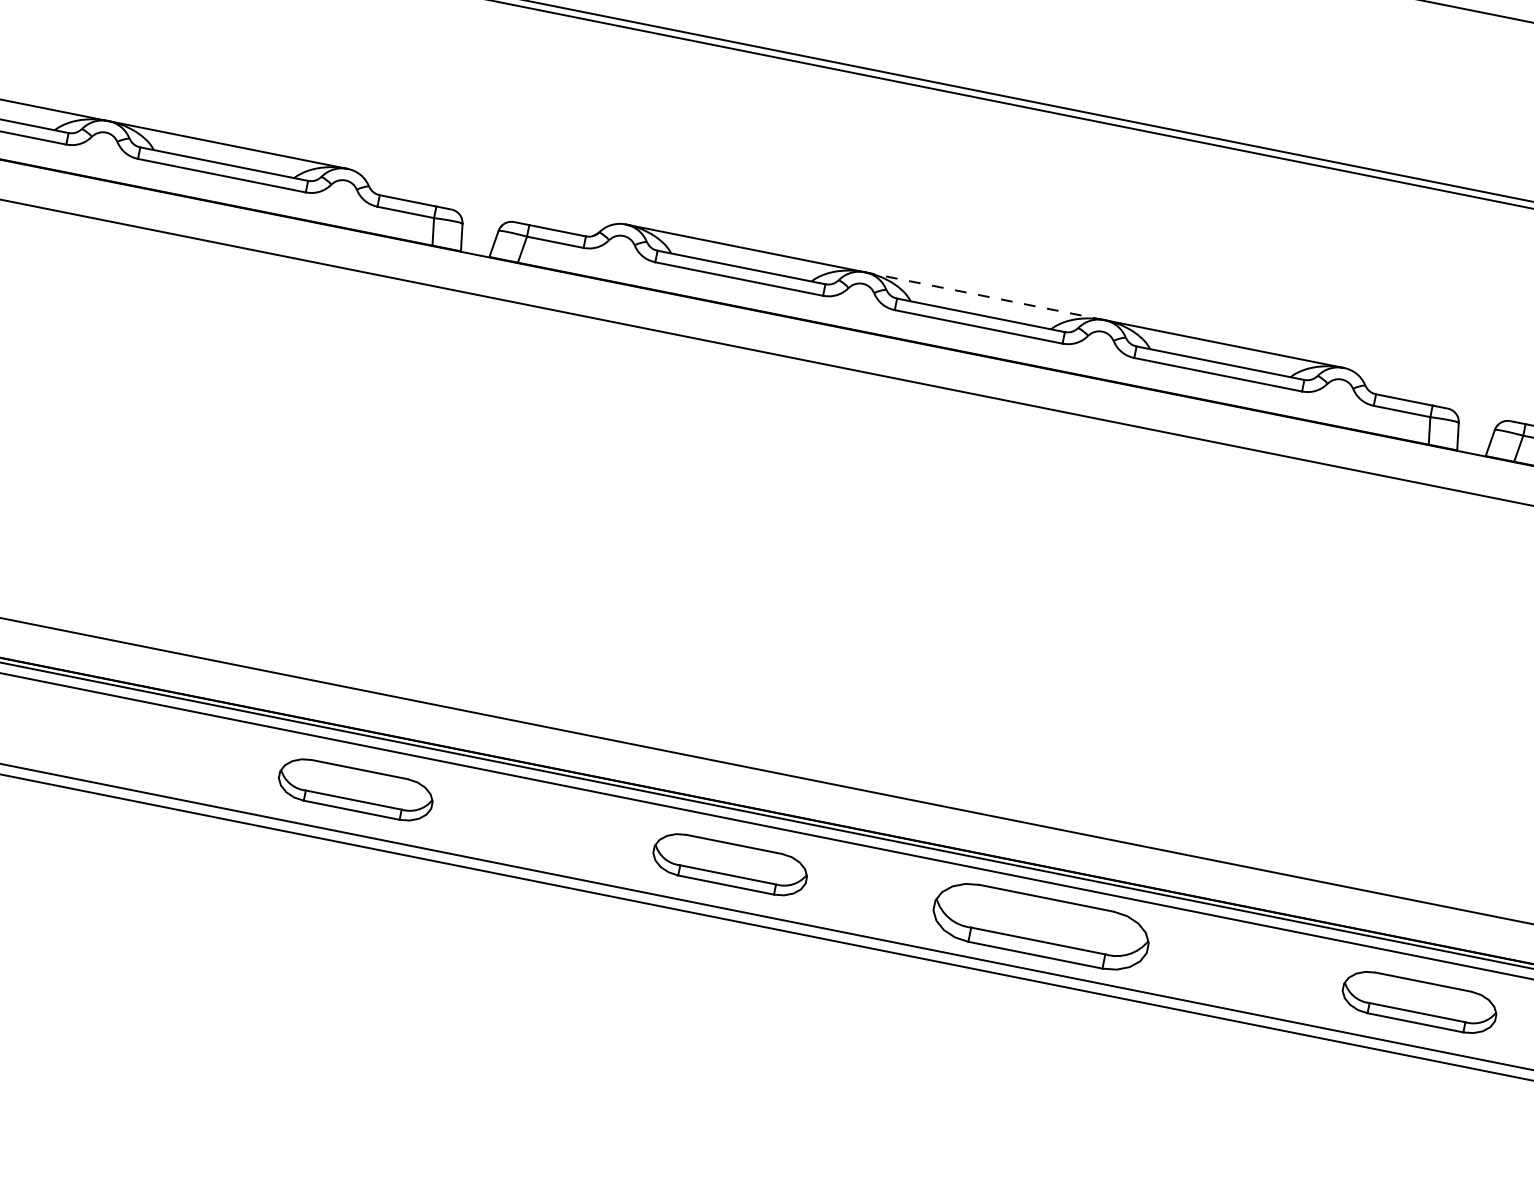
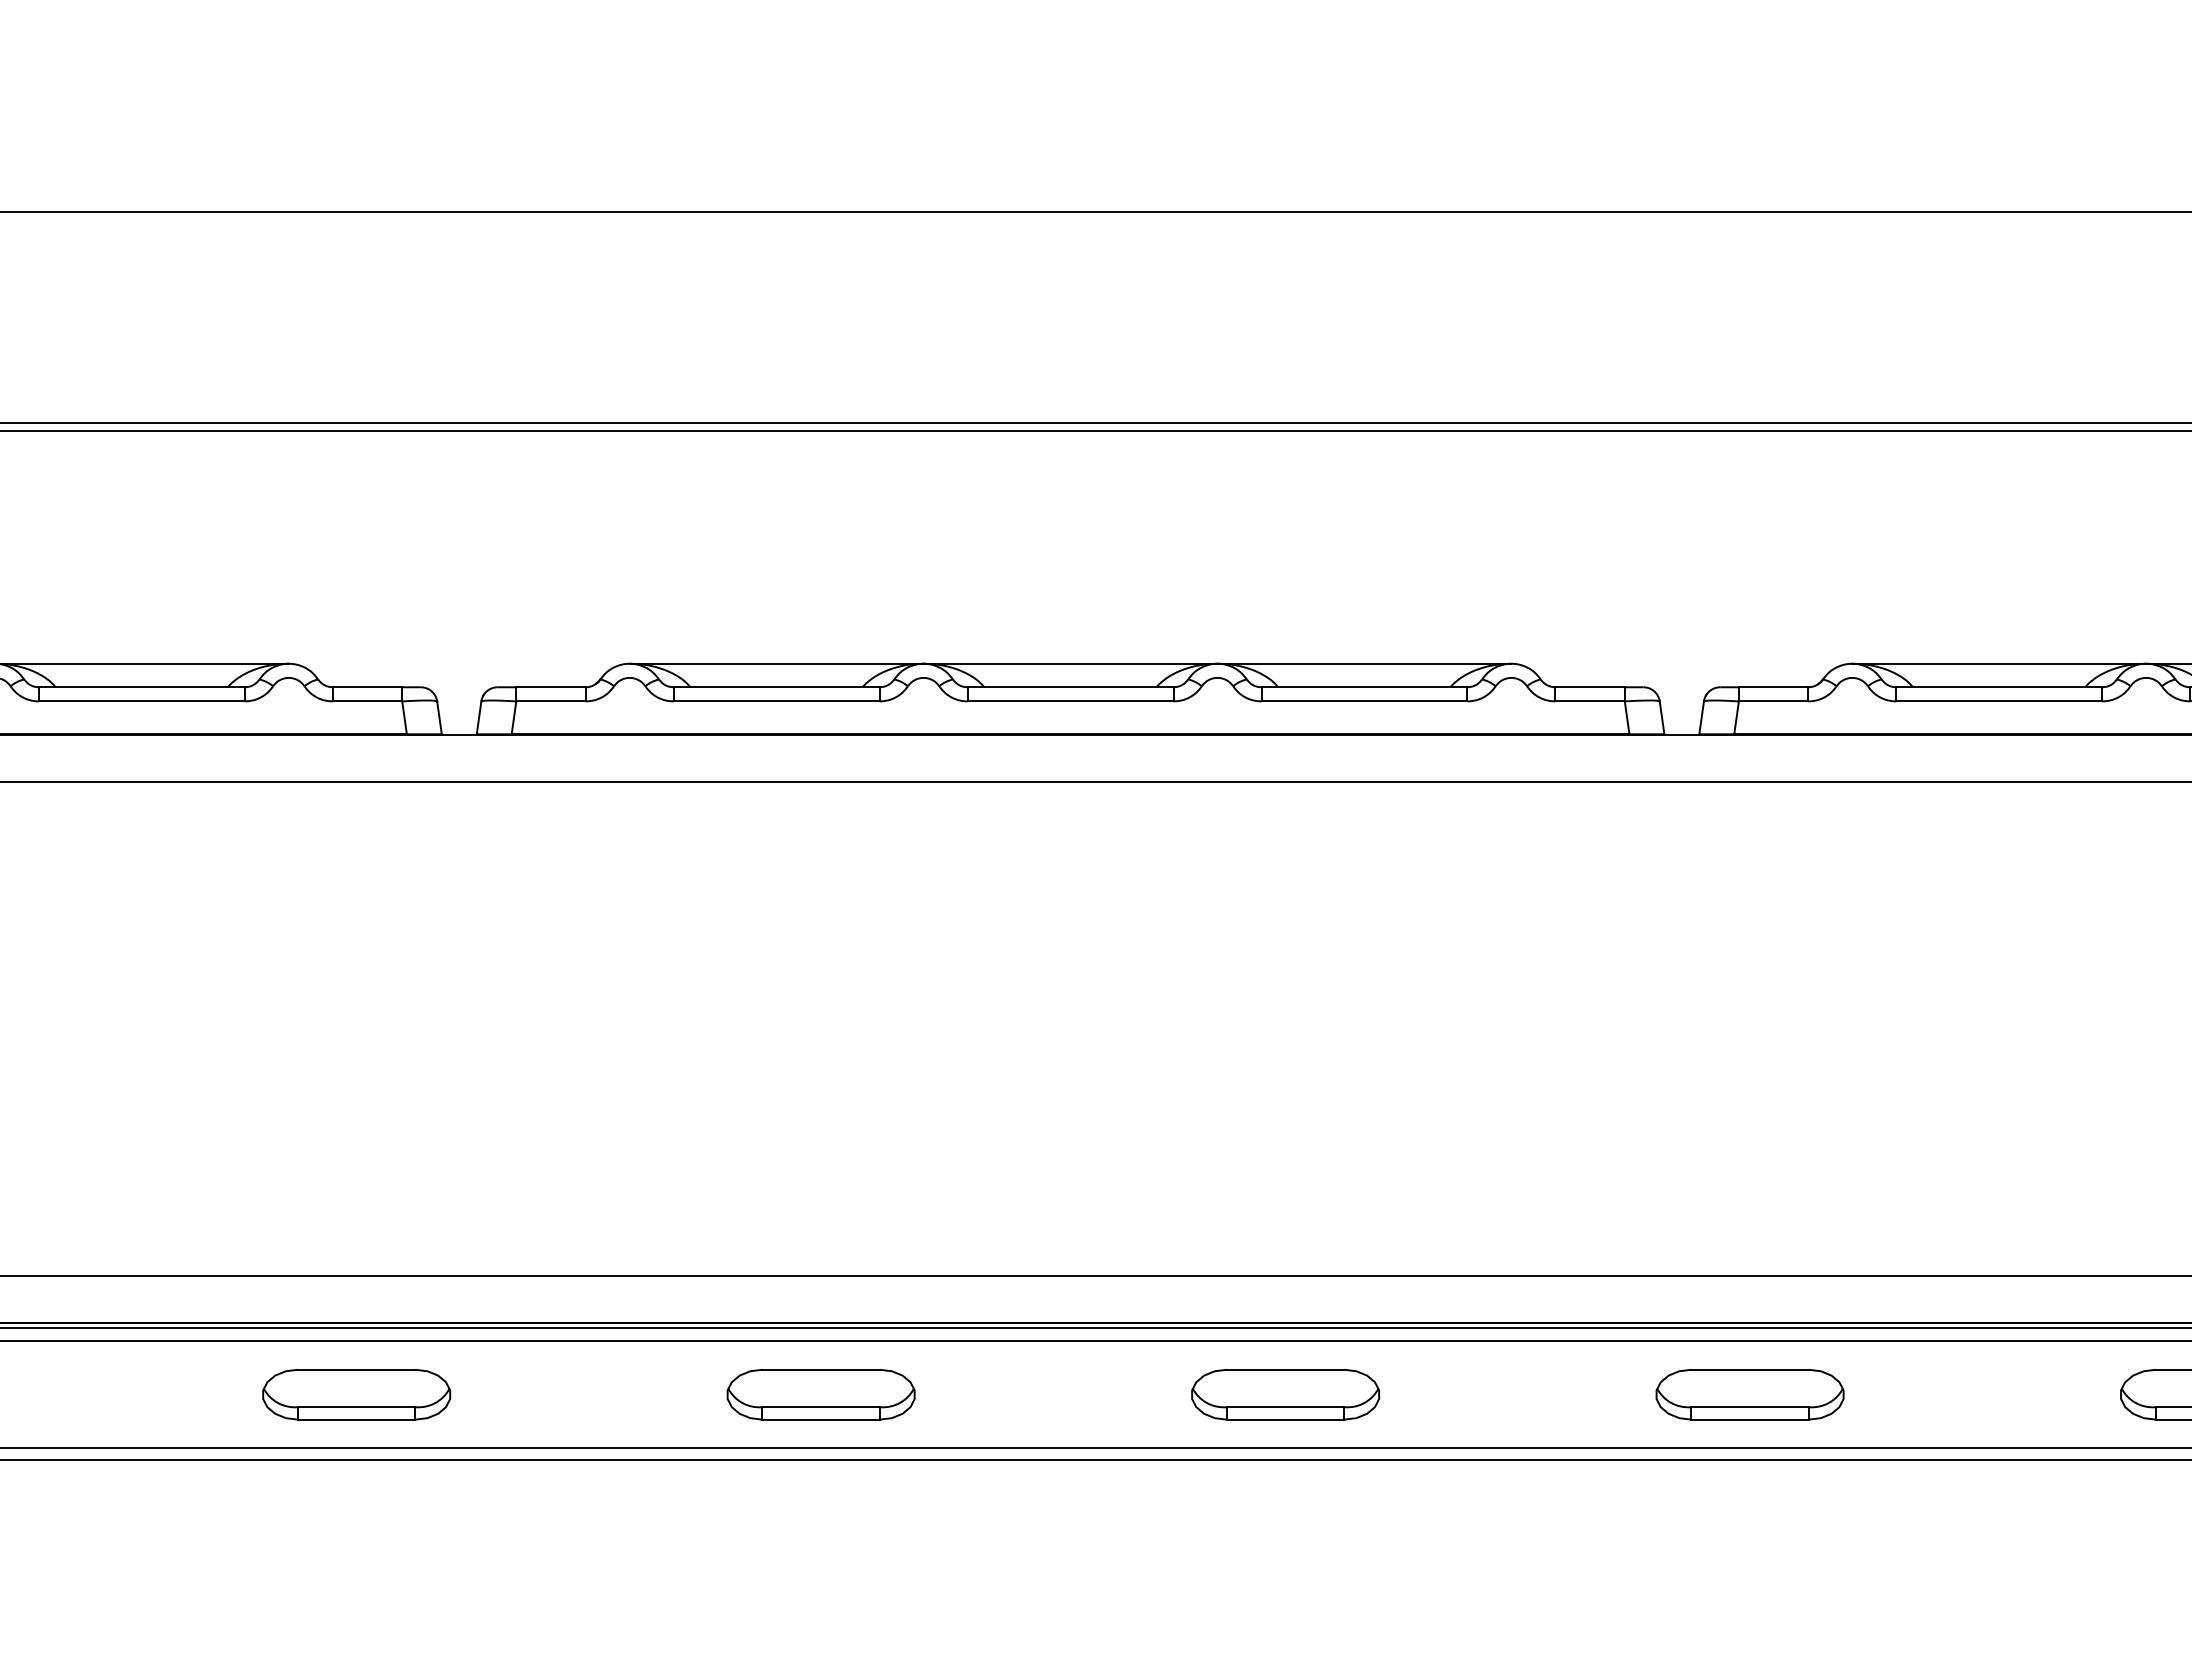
line: (984, 295) -> (1070, 663), dashed -> solid
part: (355, 789) -> (356, 1394), moved
part: (729, 864) -> (820, 1394), moved
part: (1040, 926) -> (1285, 1394), size x0.71

